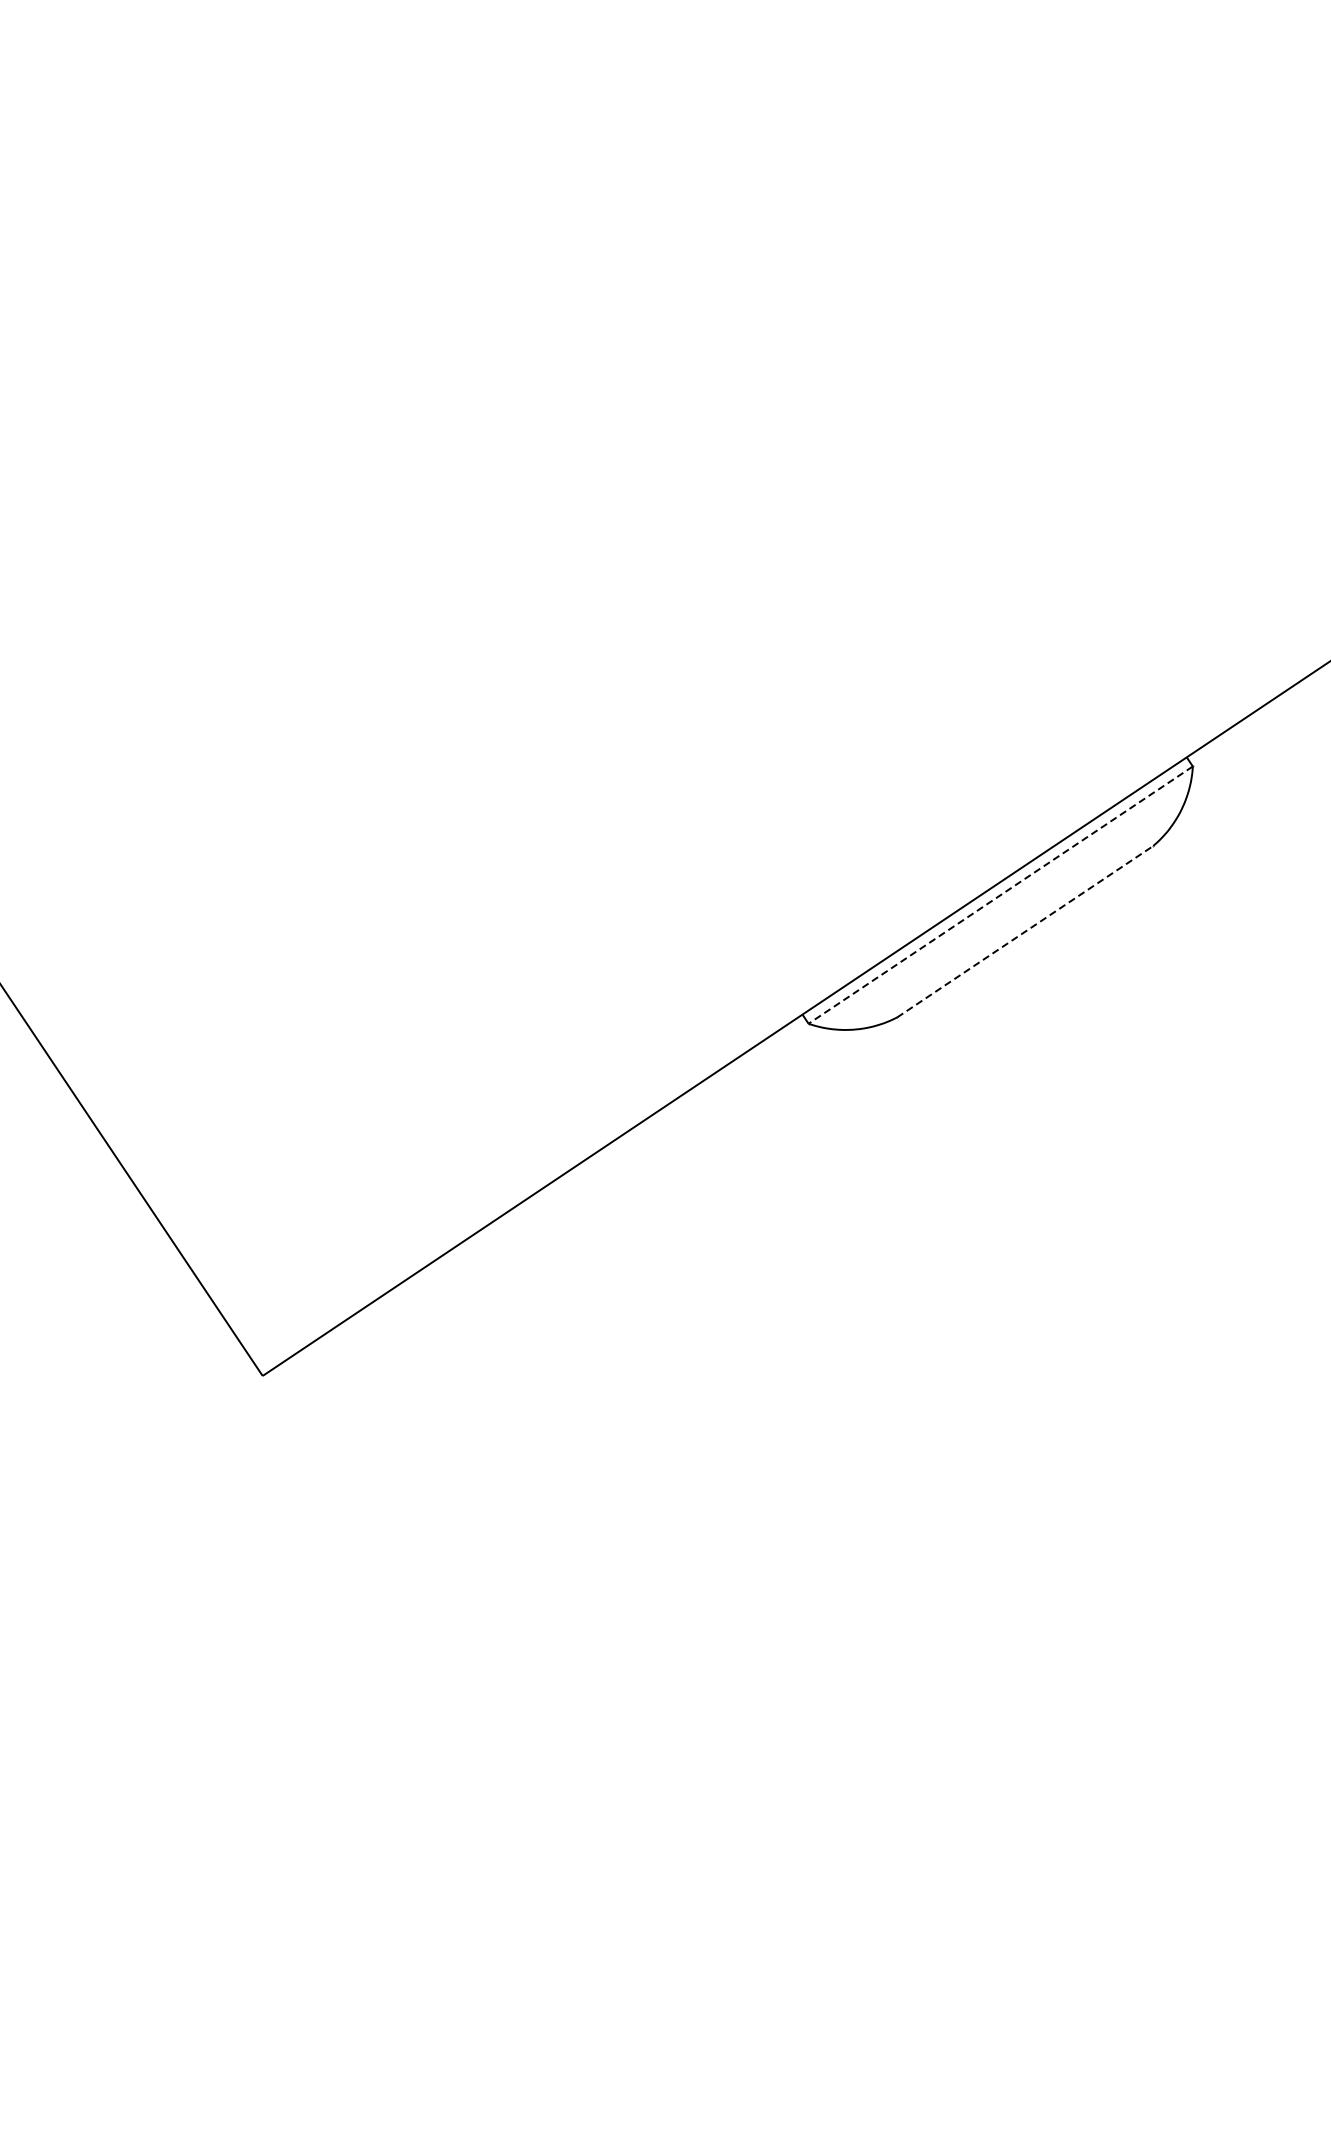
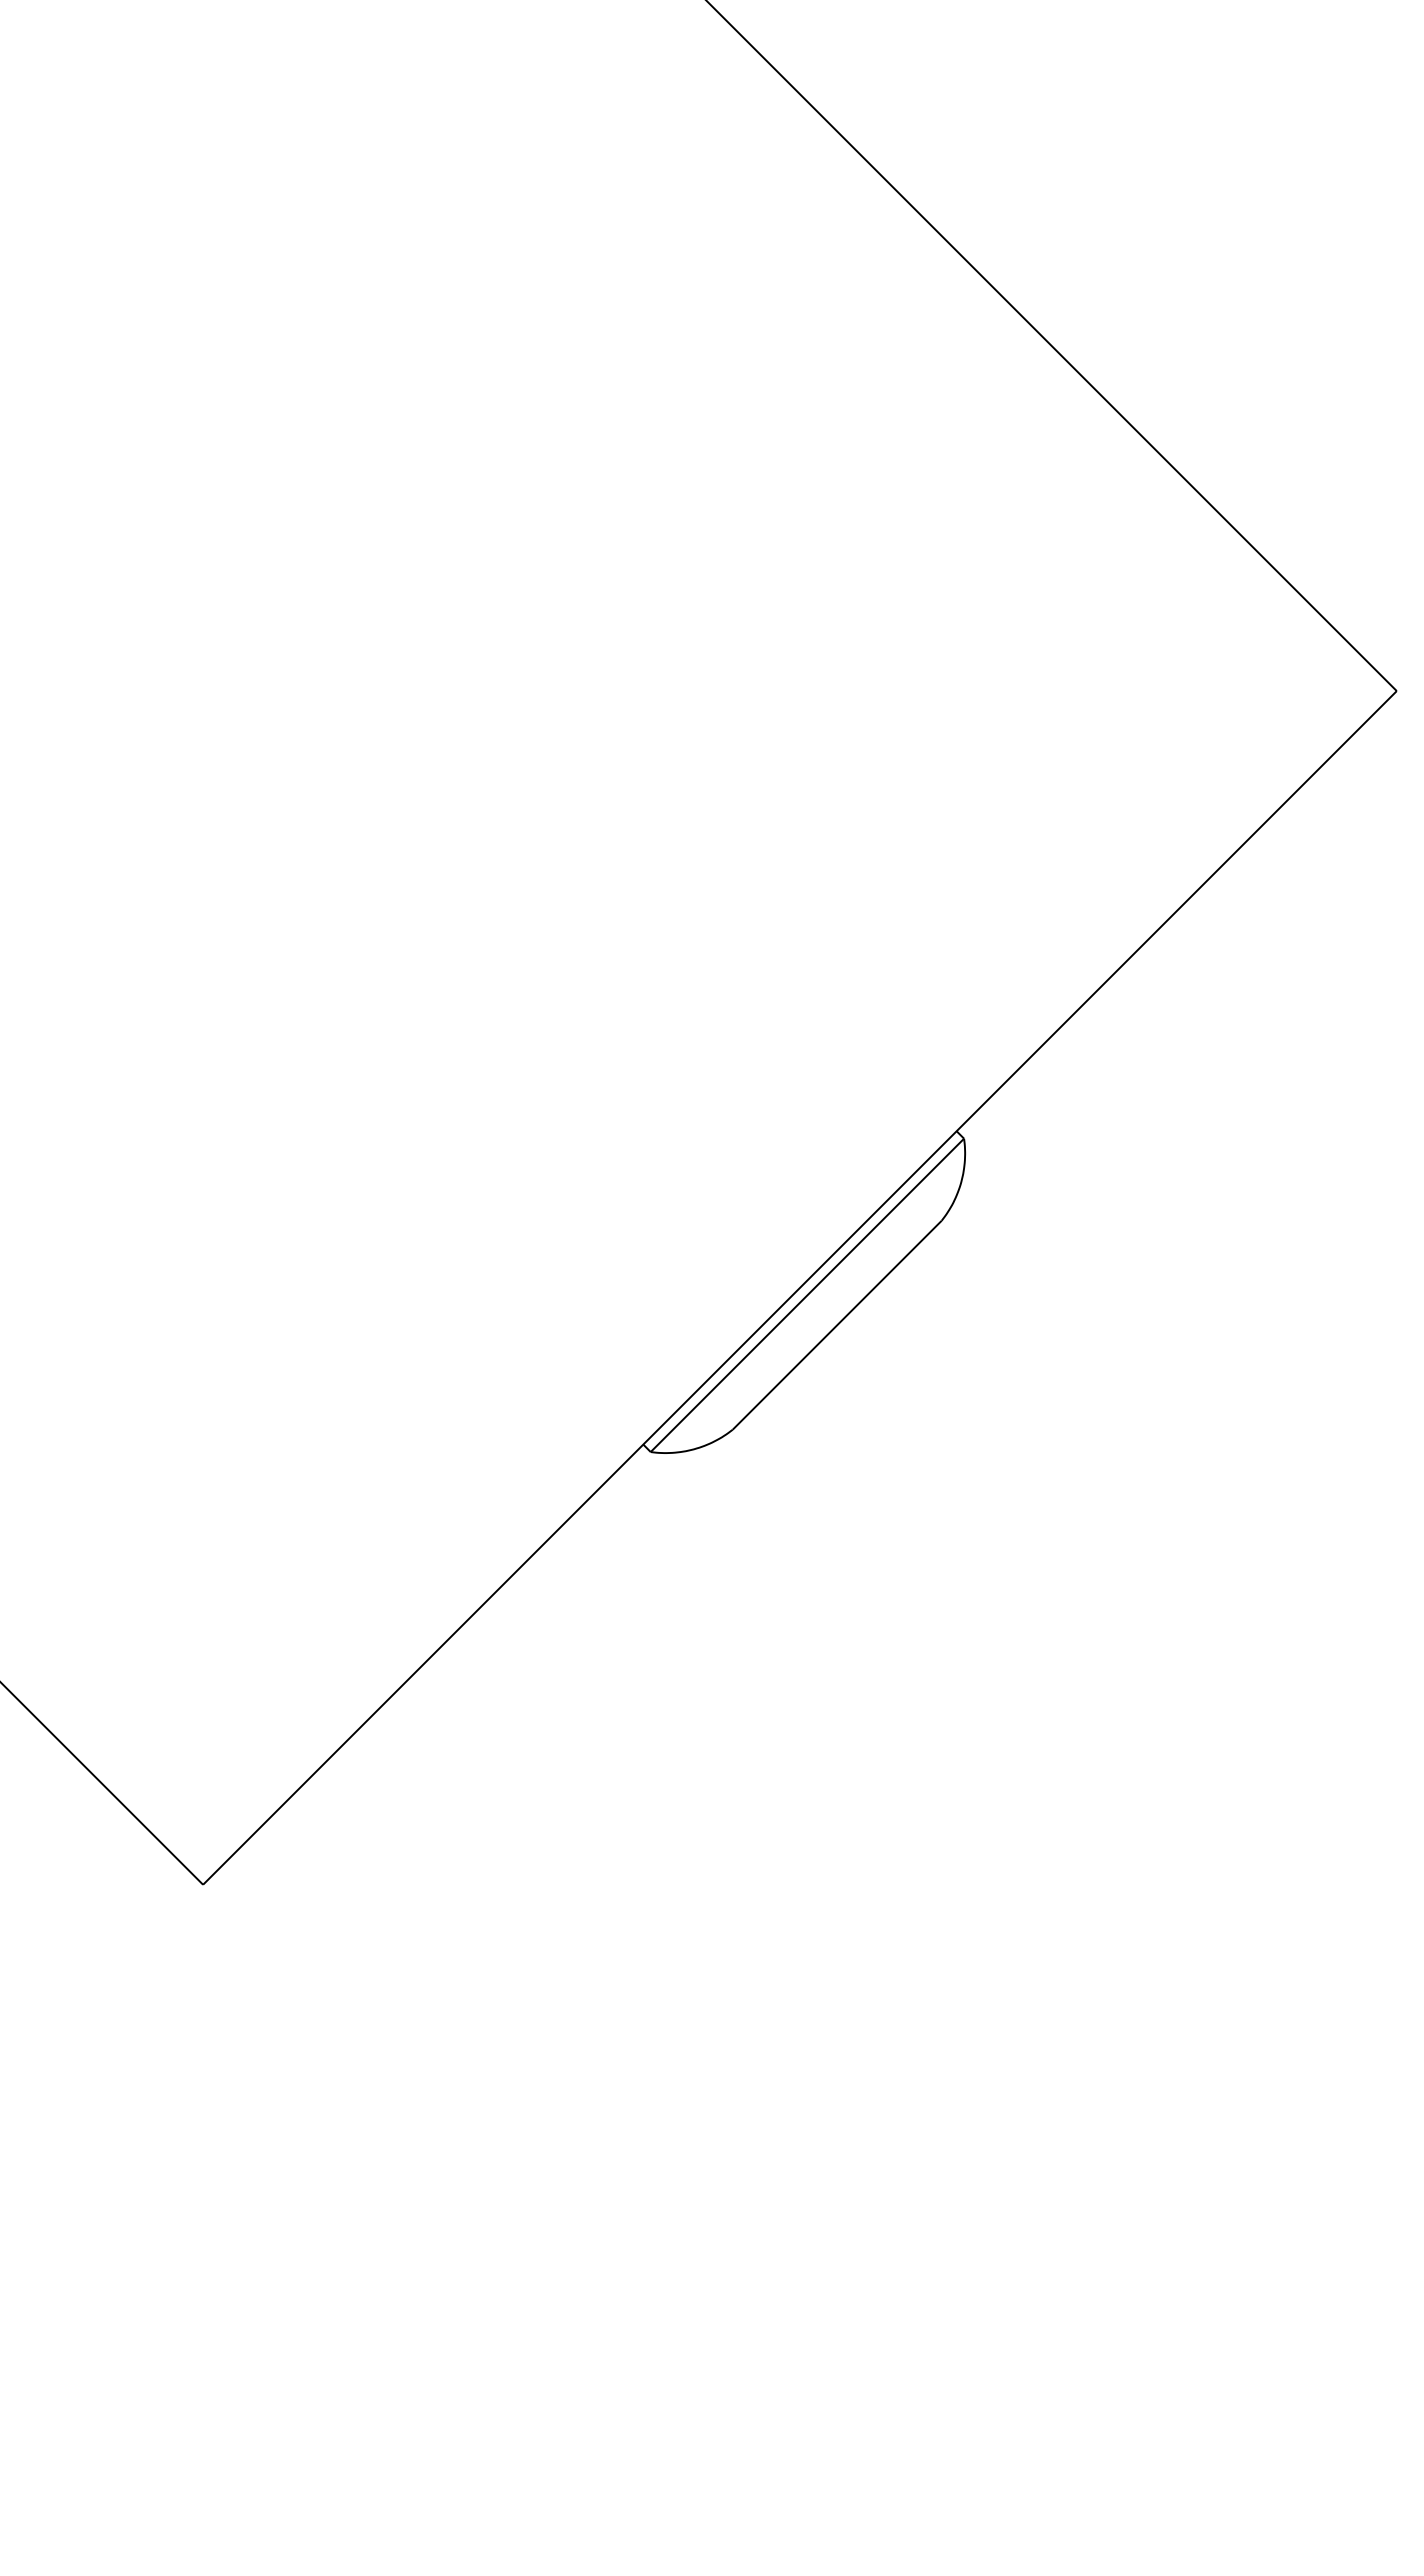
line: (1000, 895) -> (807, 1295), dashed -> solid
line: (1025, 932) -> (837, 1325), dashed -> solid

